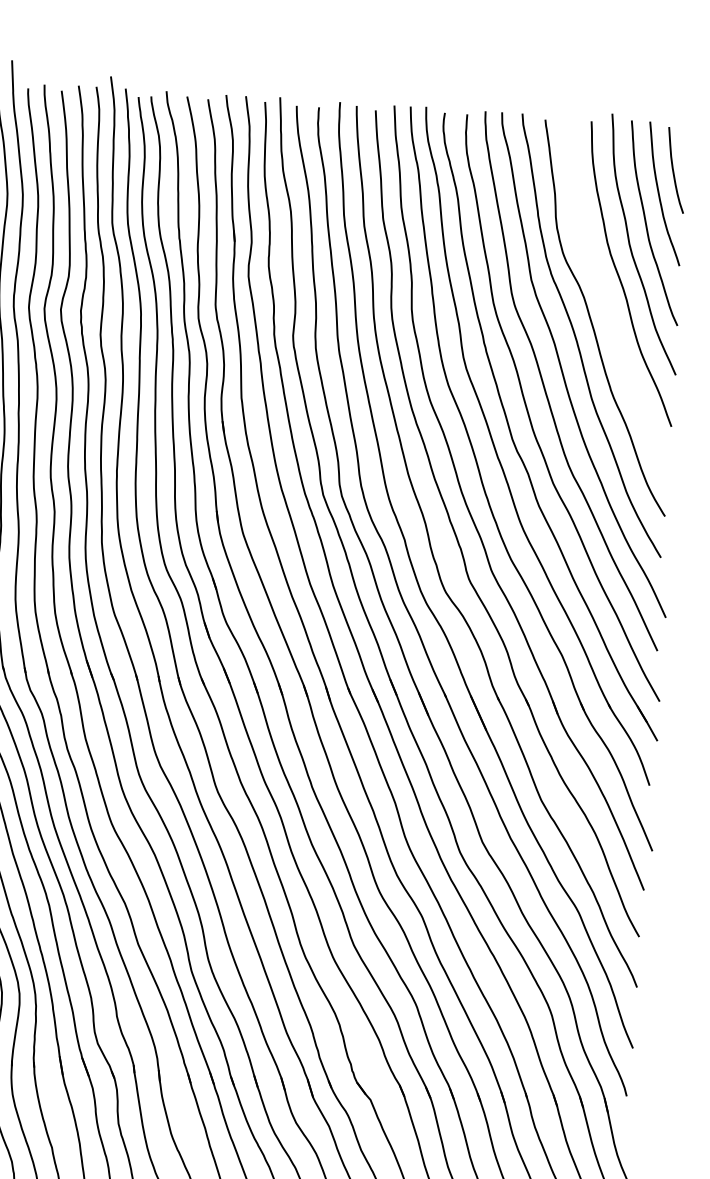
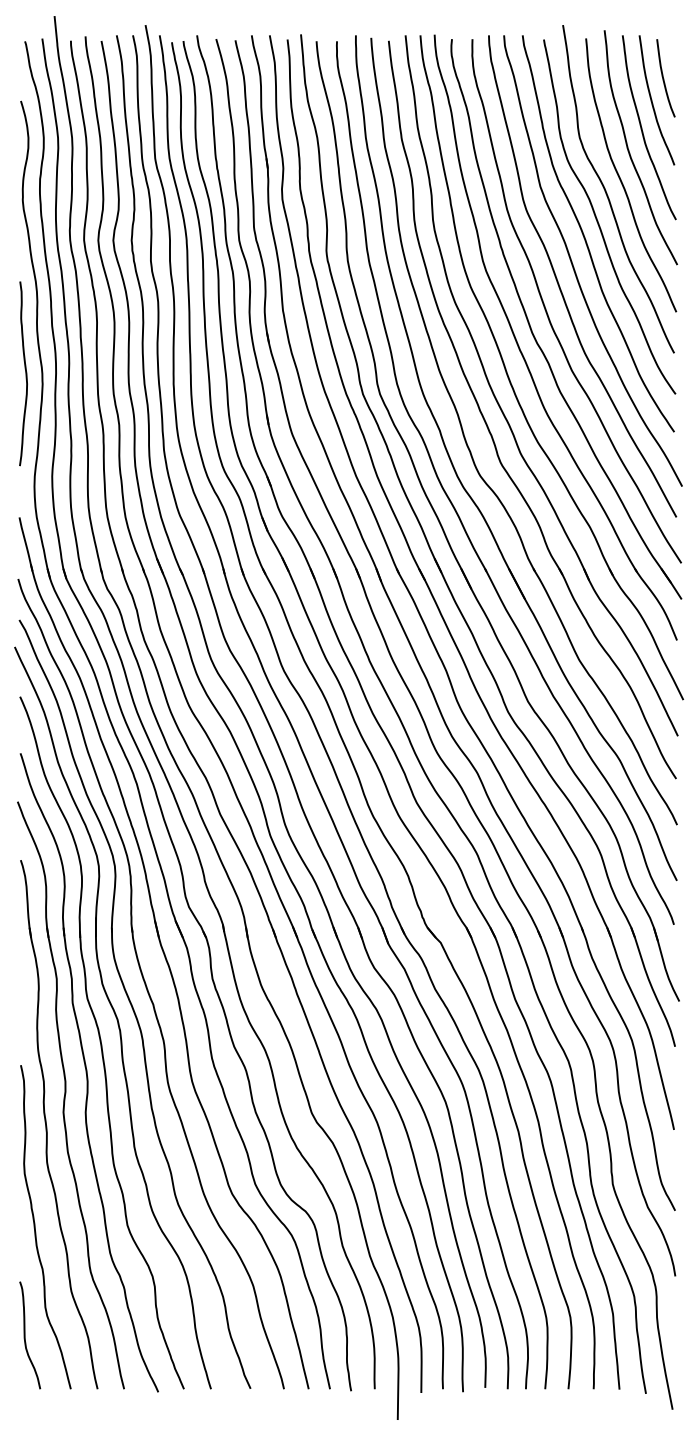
curve: (605, 294) -> (608, 195), added

